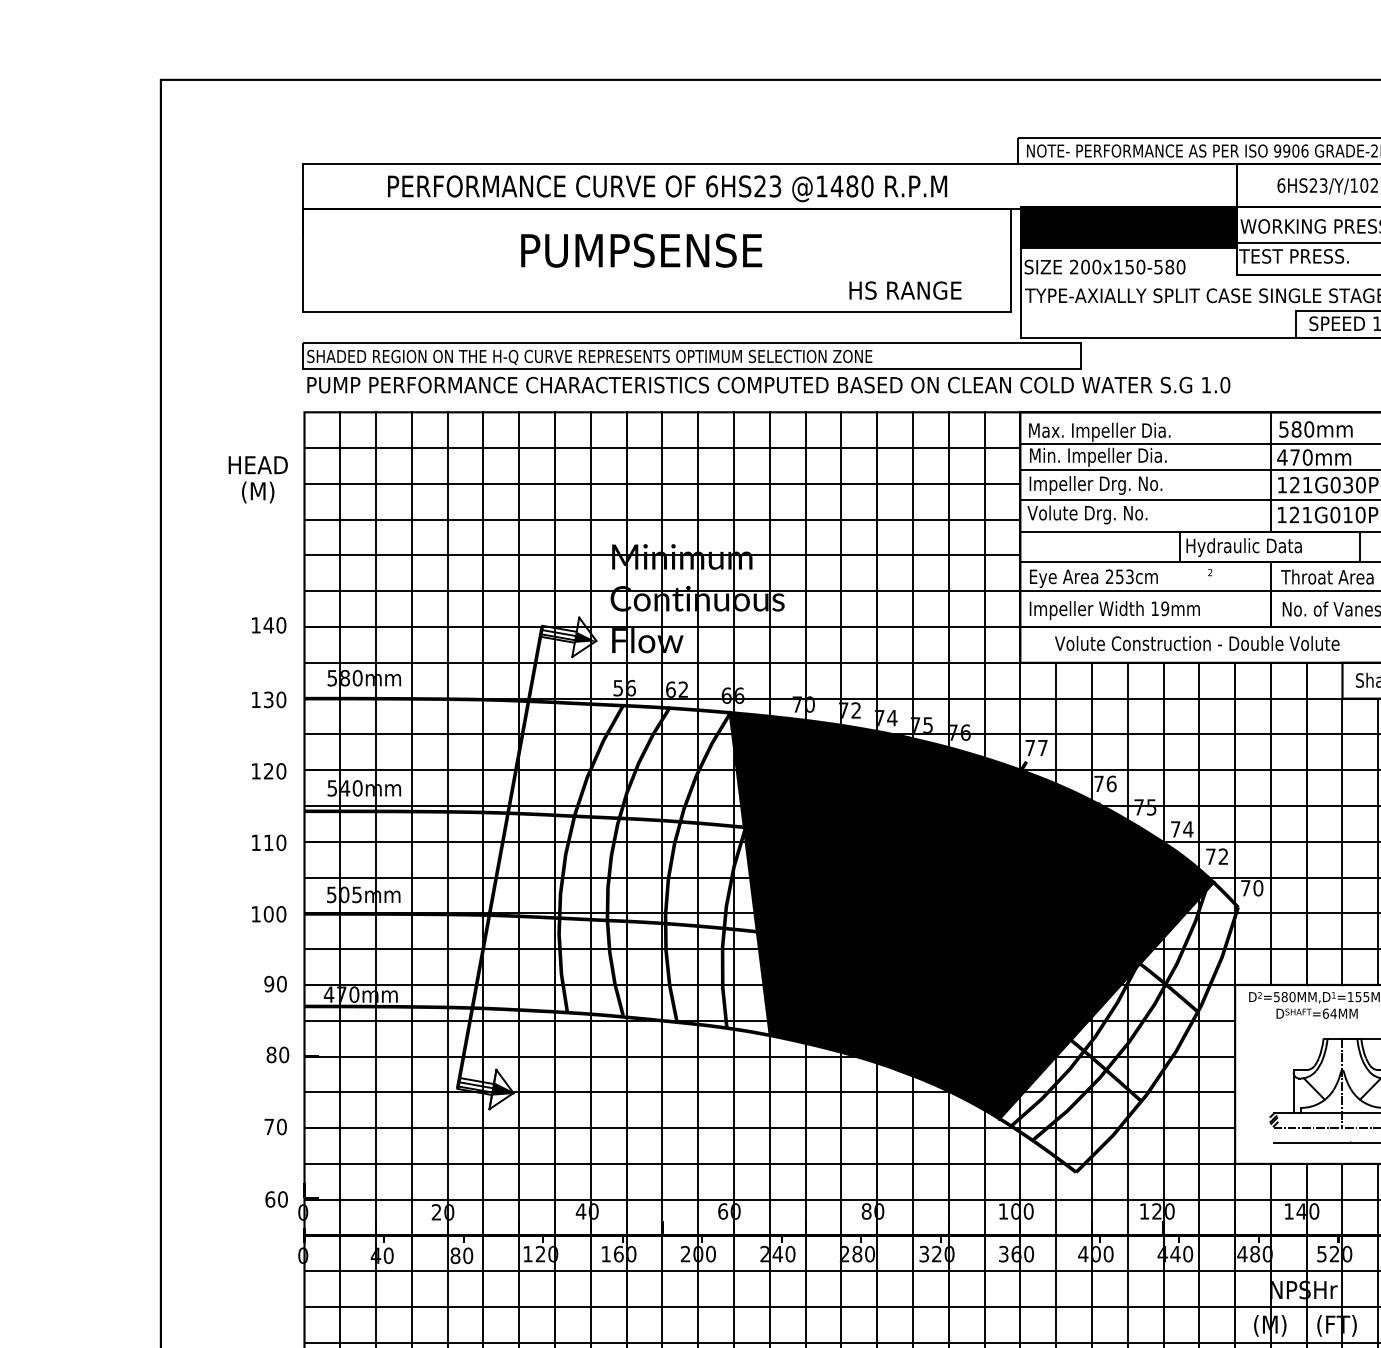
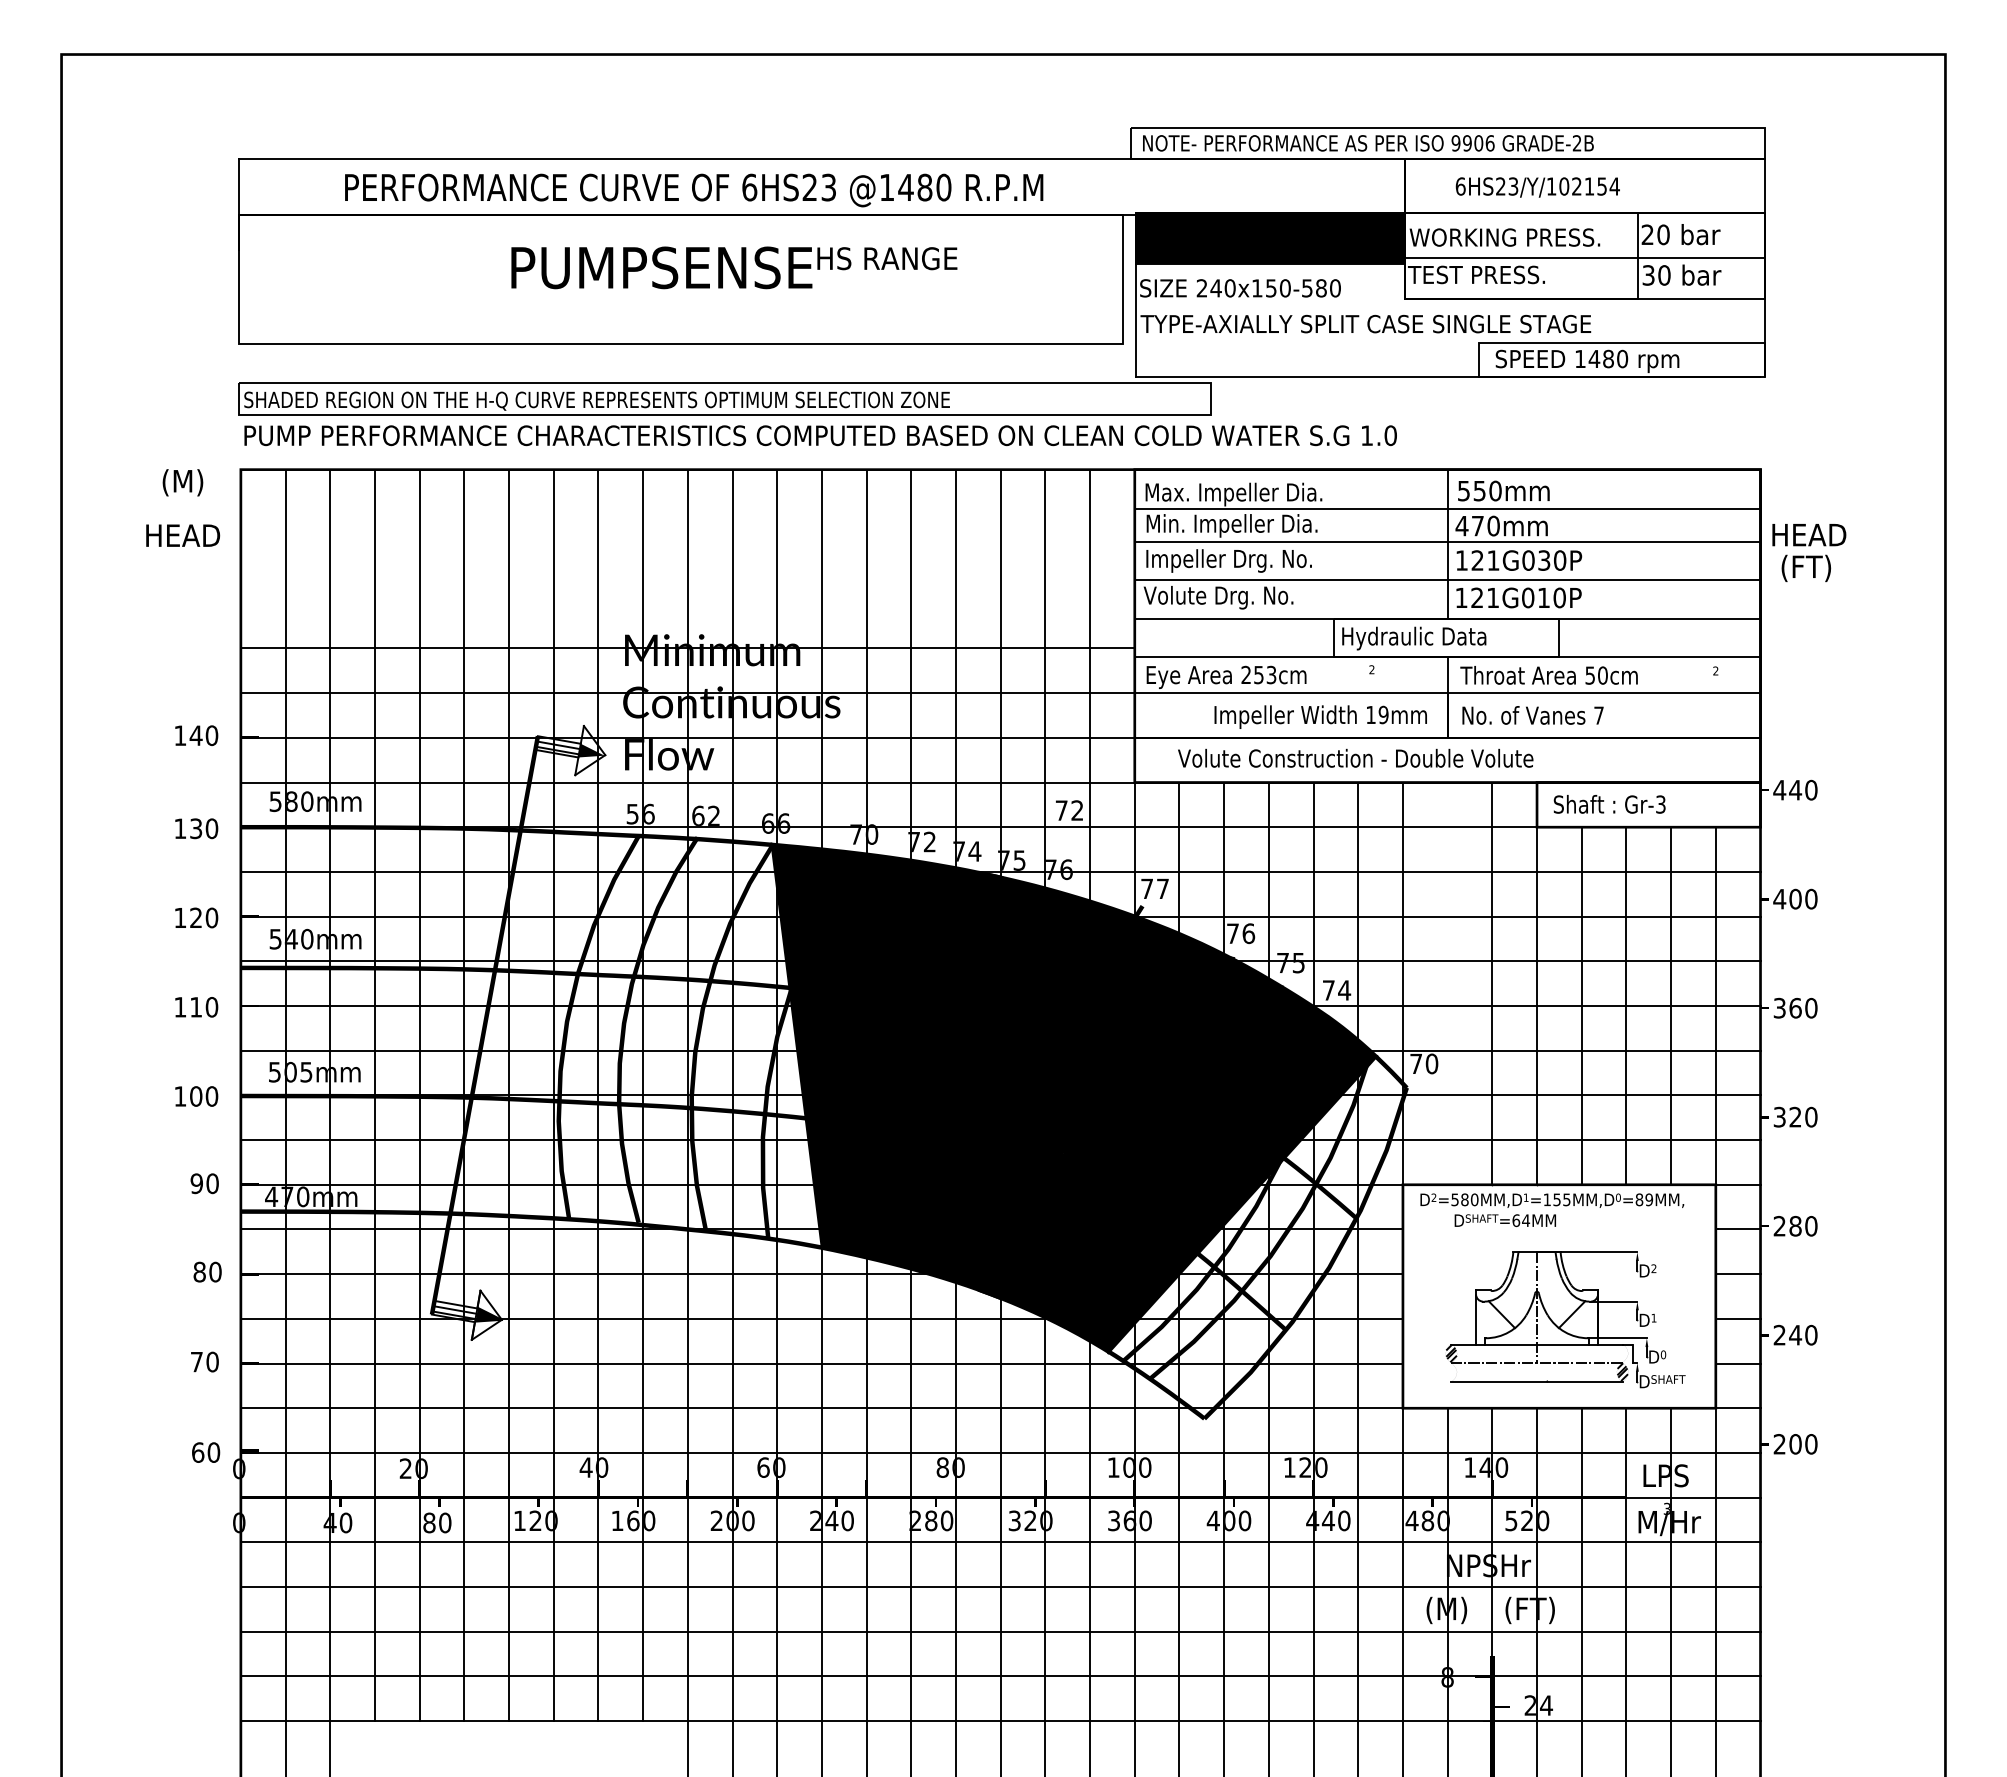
text: (1085, 267) -> (1215, 288), 200x150-580 -> 240x150-580
text: (905, 290) -> (887, 258), moved
text: (1296, 429) -> (1479, 490), 580mm -> 550mm
line: (662, 448) -> (687, 514), removed
line: (662, 484) -> (687, 559), removed
text: (257, 492) -> (182, 482), moved
line: (662, 519) -> (687, 603), removed
text: (1114, 609) -> (1320, 716), moved
line: (1270, 823) -> (1447, 983), removed
text: (1217, 856) -> (1069, 810), moved

